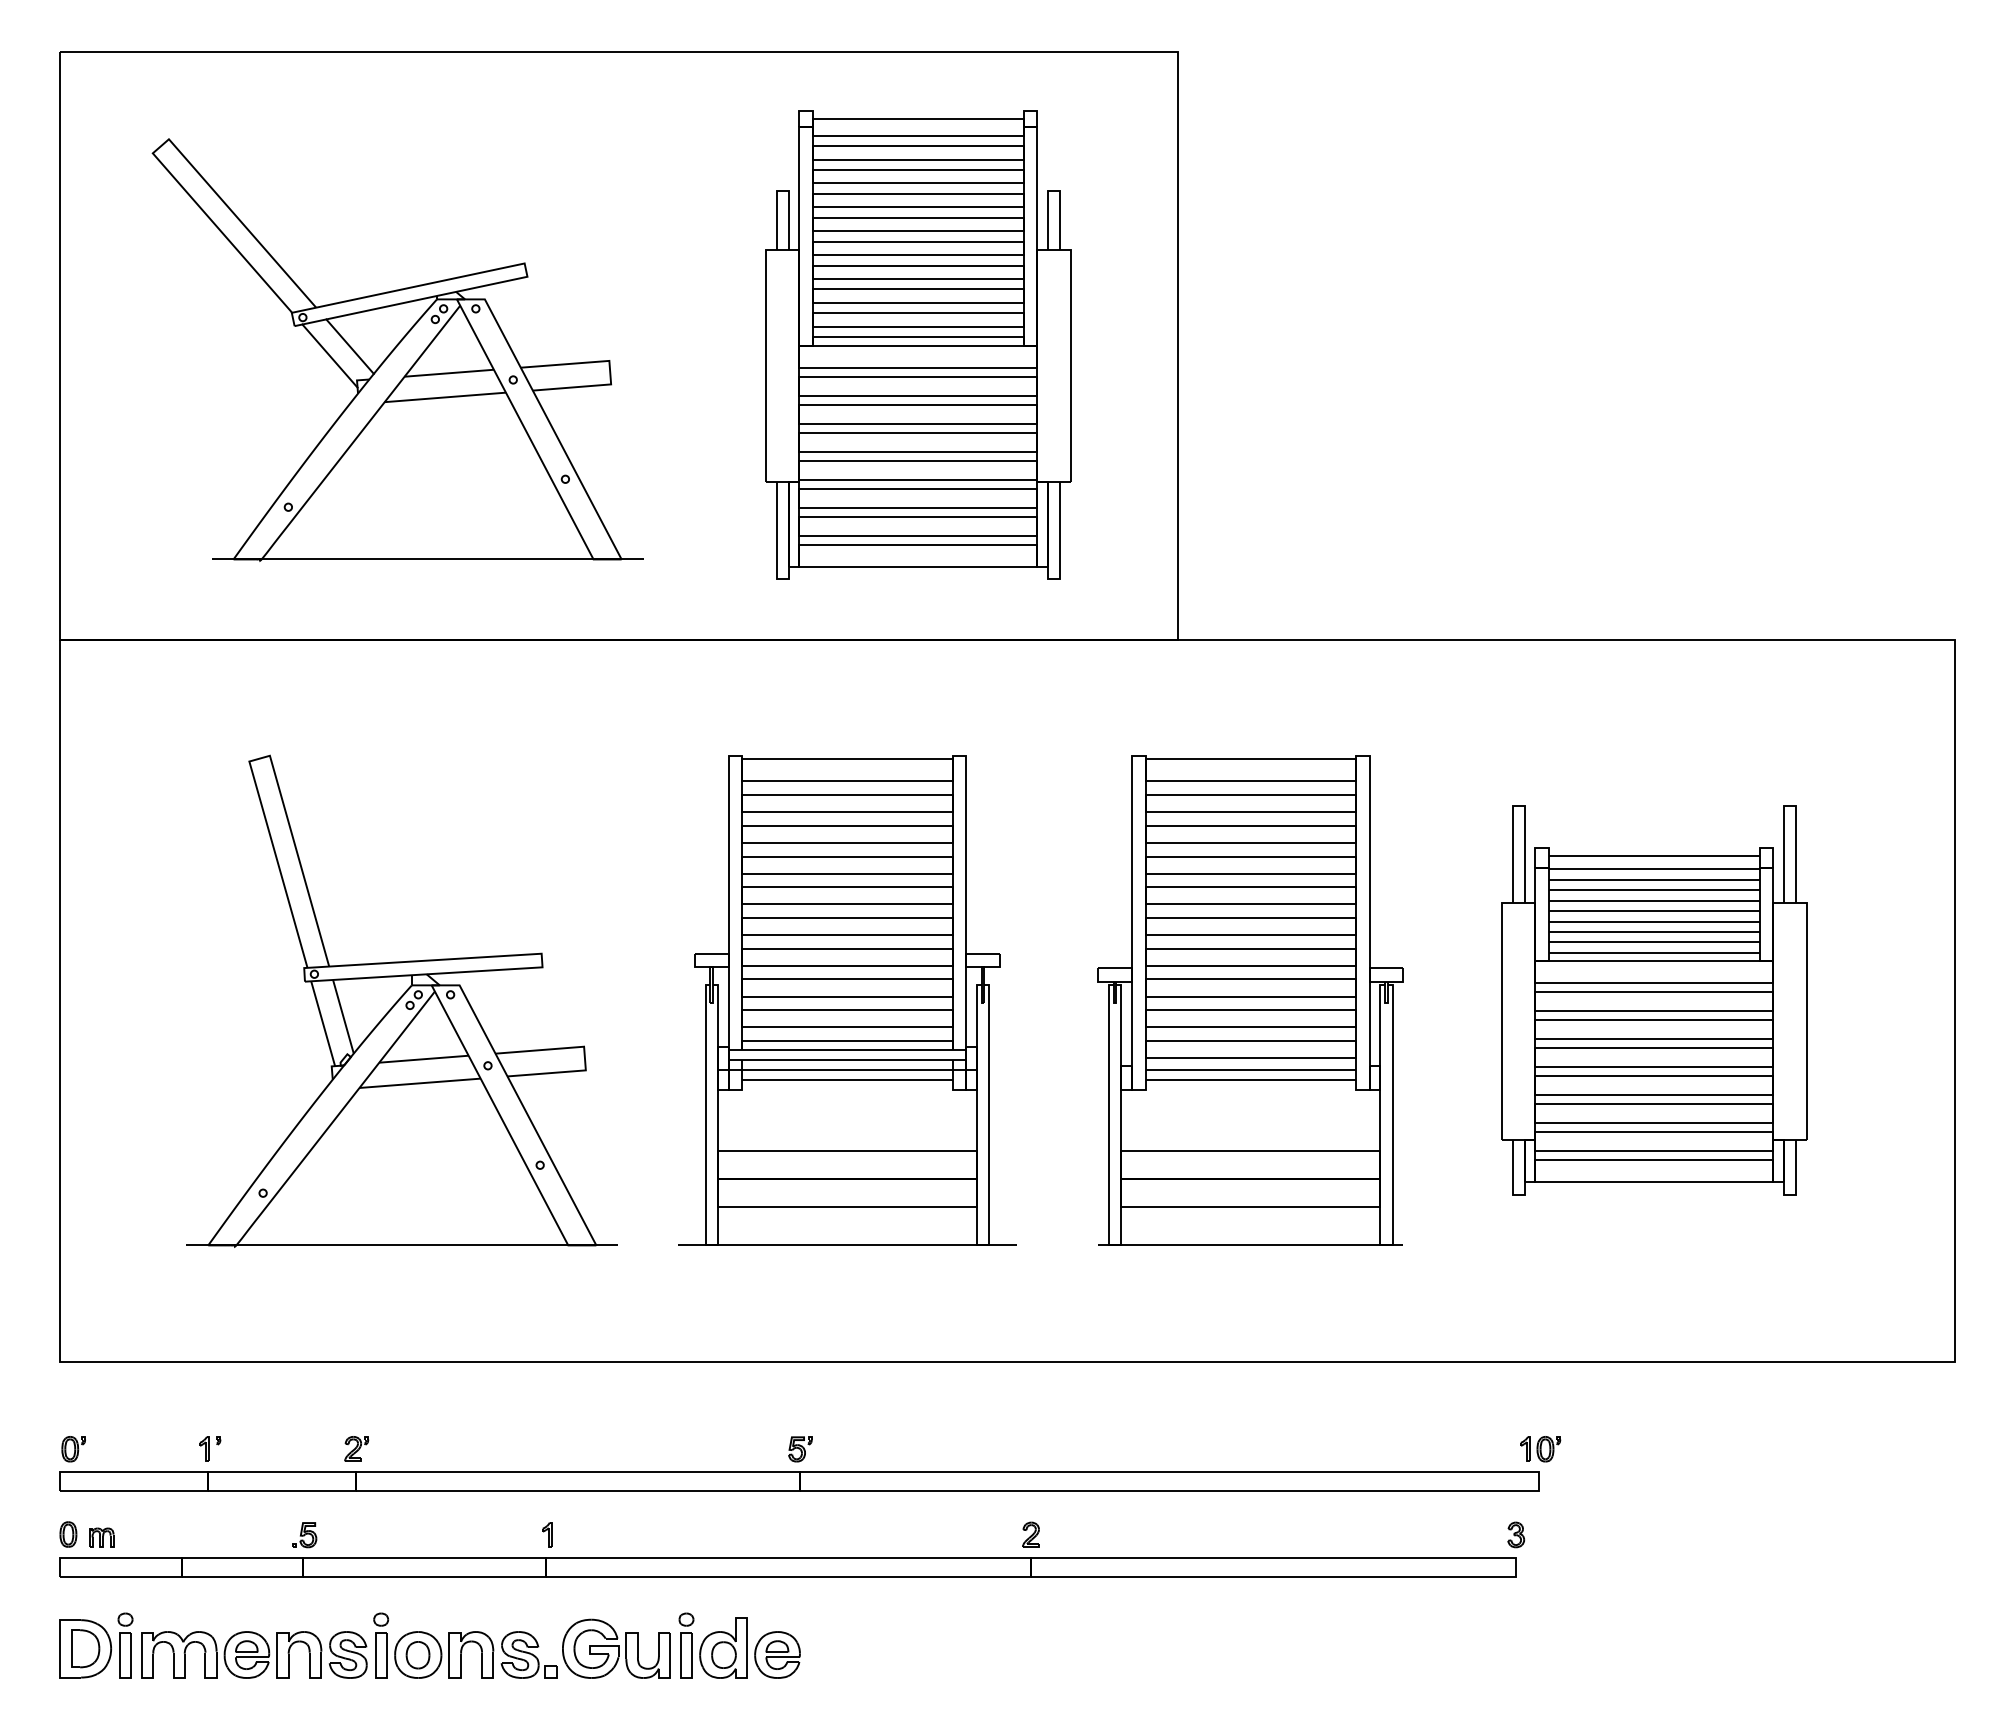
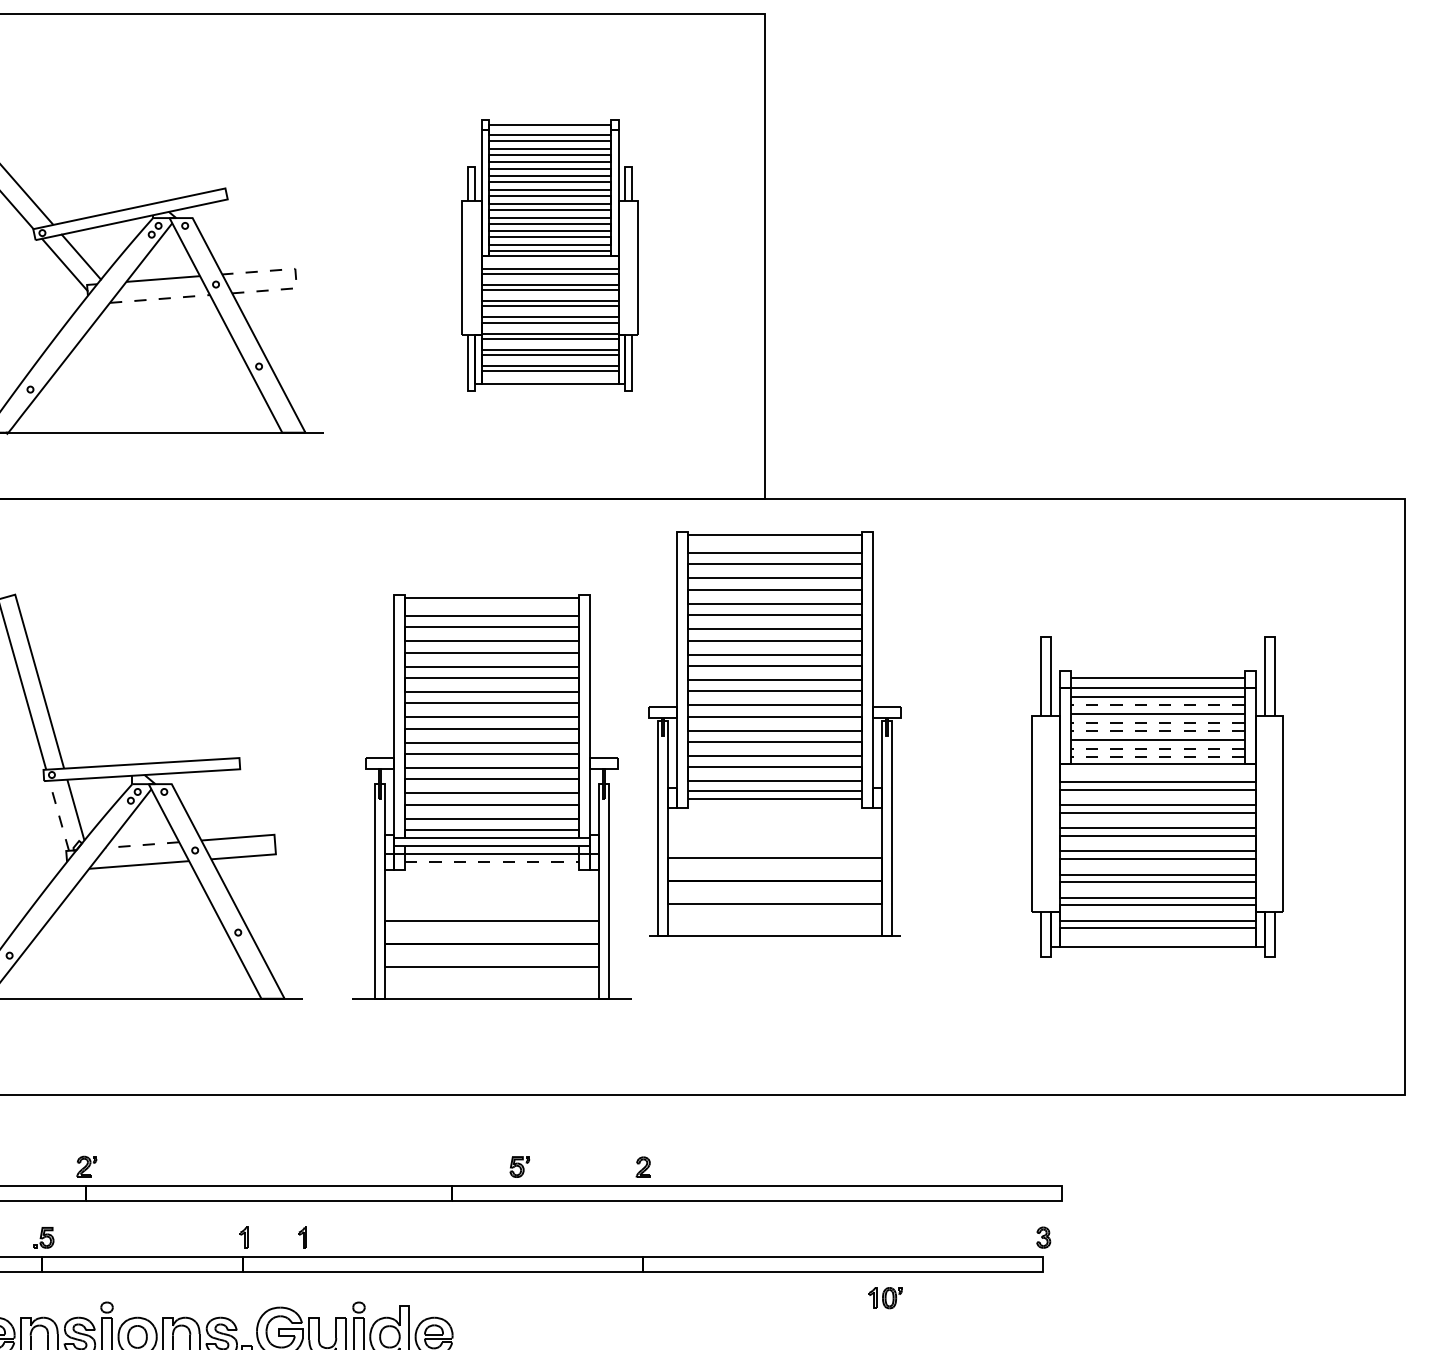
part: (918, 344) -> (550, 255), size x0.7
line: (609, 367) -> (295, 274), solid -> dashed
line: (445, 397) -> (160, 299), solid -> dashed
line: (1654, 890) -> (1157, 705), solid -> dashed
line: (1654, 911) -> (1157, 723), solid -> dashed
line: (1654, 921) -> (1157, 731), solid -> dashed
line: (1654, 942) -> (1157, 748), solid -> dashed
line: (1654, 952) -> (1157, 757), solid -> dashed
part: (1250, 1000) -> (774, 733), moved
line: (323, 1023) -> (59, 815), solid -> dashed
line: (423, 1059) -> (141, 845), solid -> dashed
line: (847, 1079) -> (491, 861), solid -> dashed
part: (800, 1449) -> (519, 1167), moved
part: (1540, 1449) -> (885, 1298), moved
part: (618, 1534) -> (302, 1237), added
part: (1030, 1534) -> (642, 1167), moved

